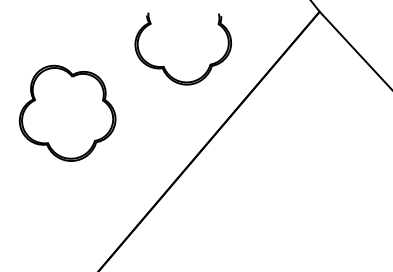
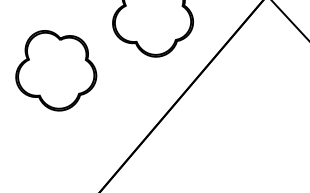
part: (67, 112) -> (56, 70), moved

